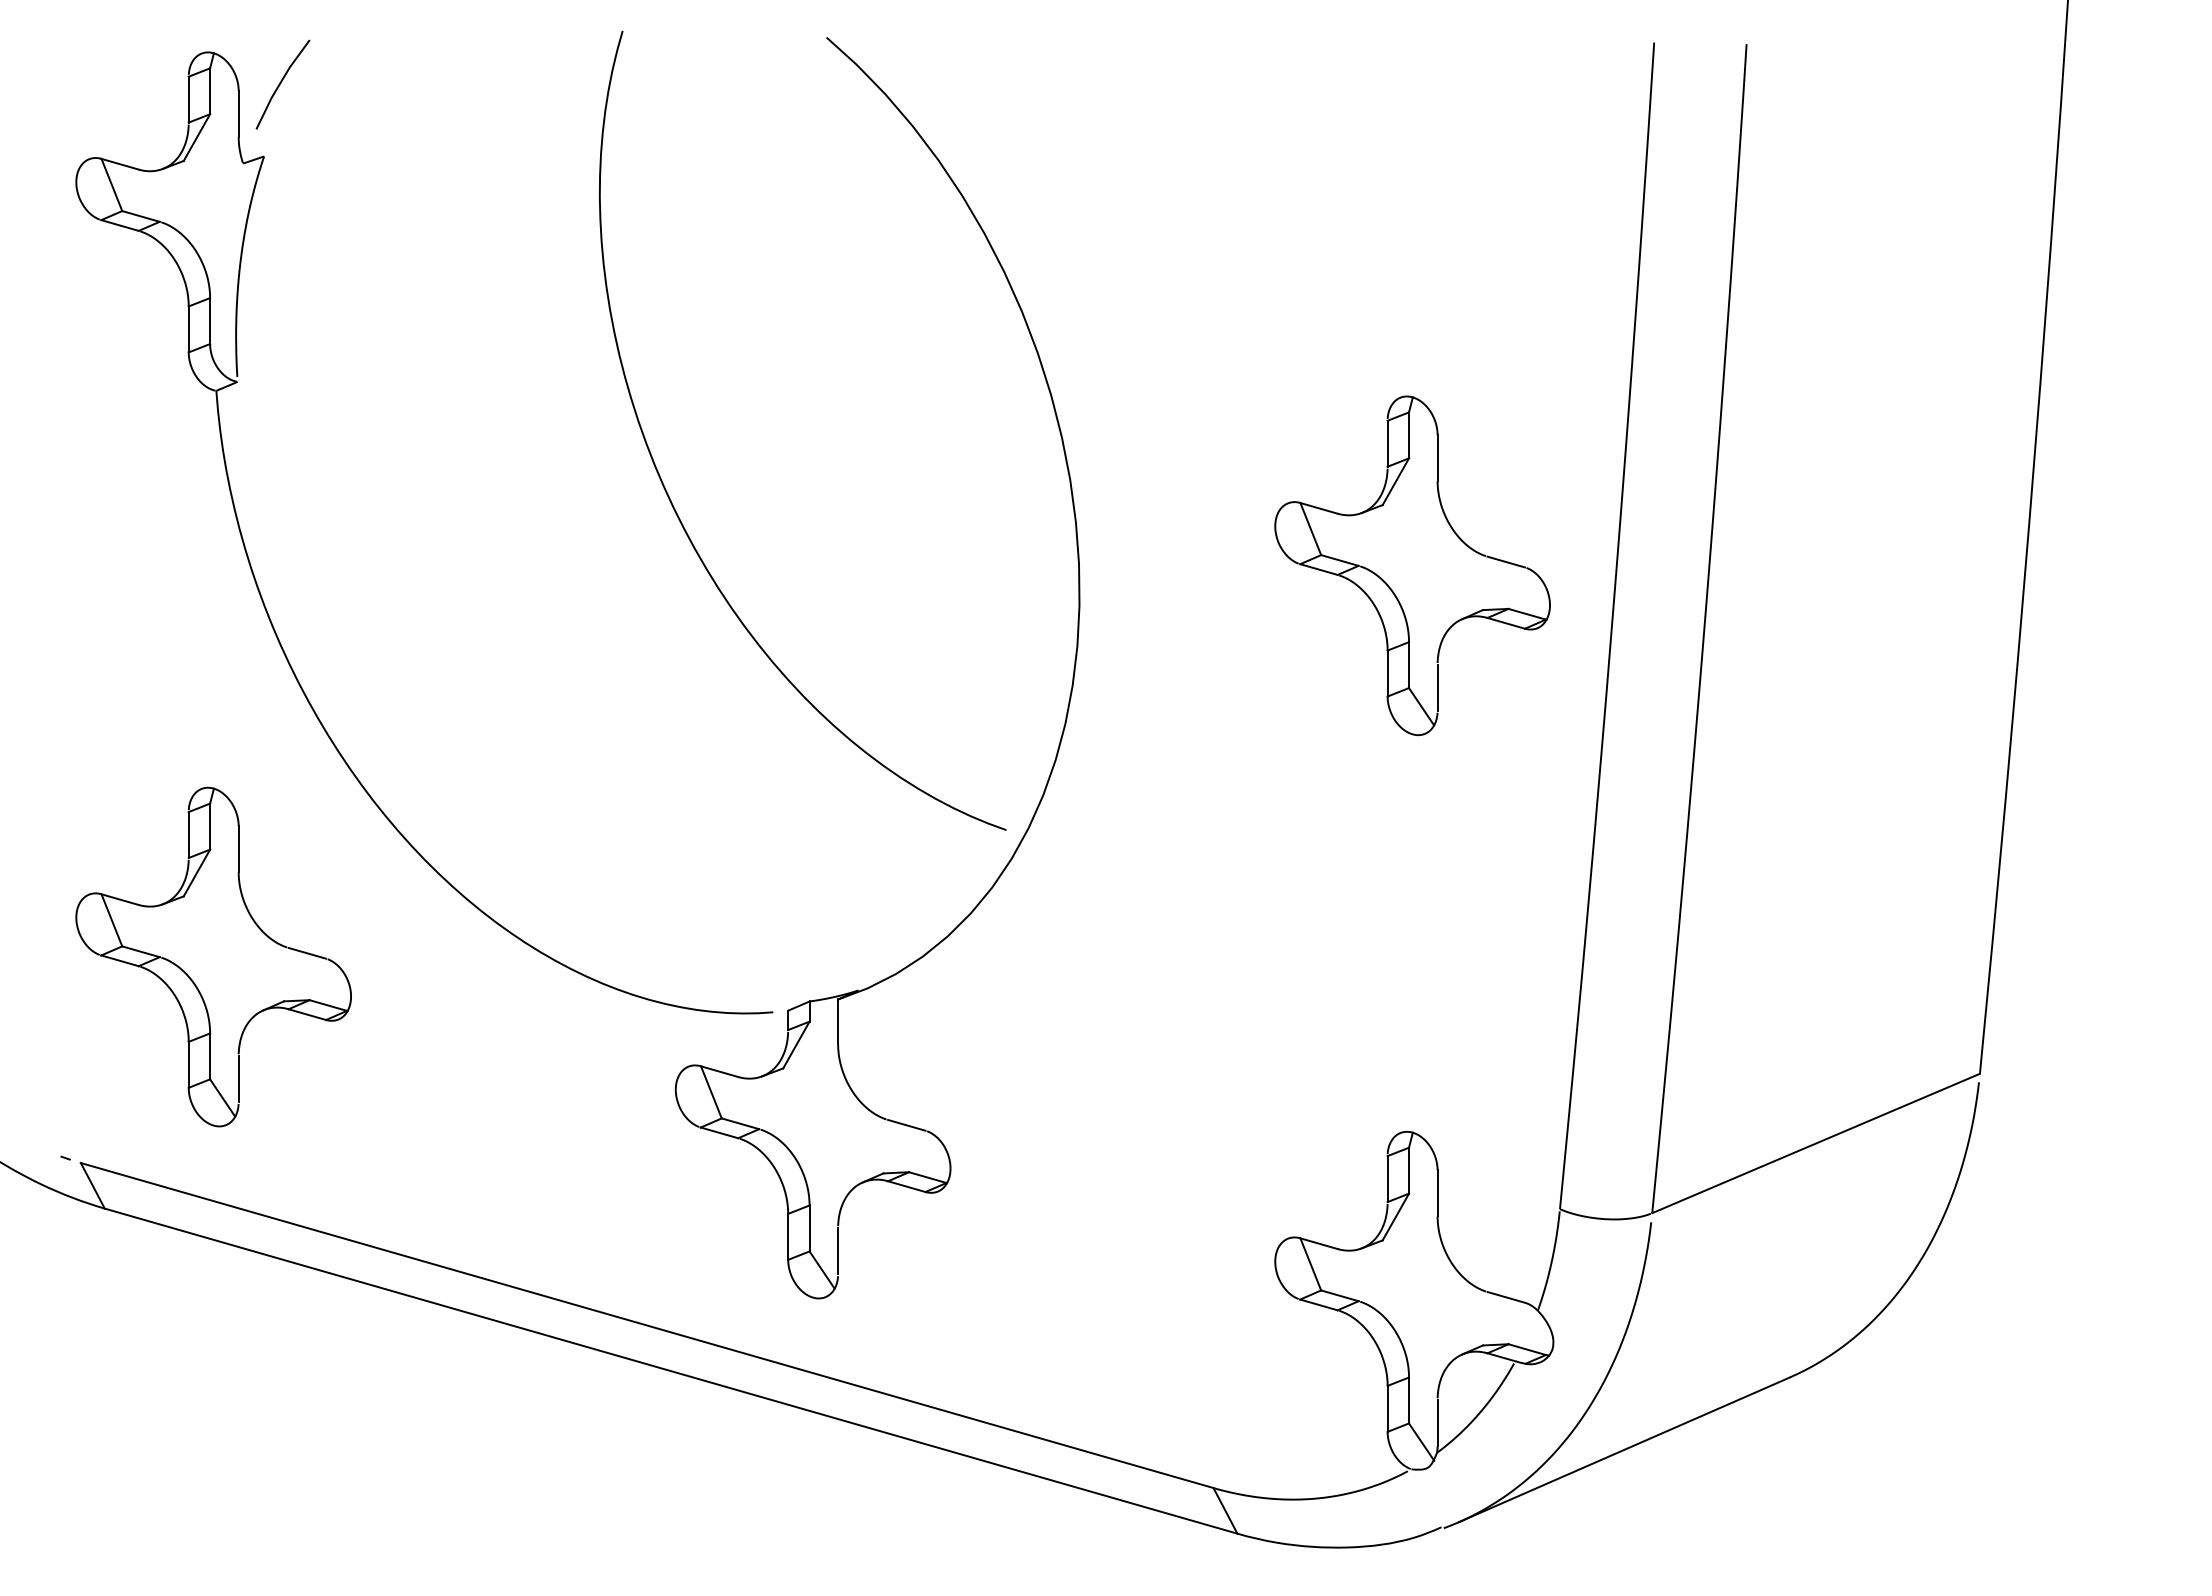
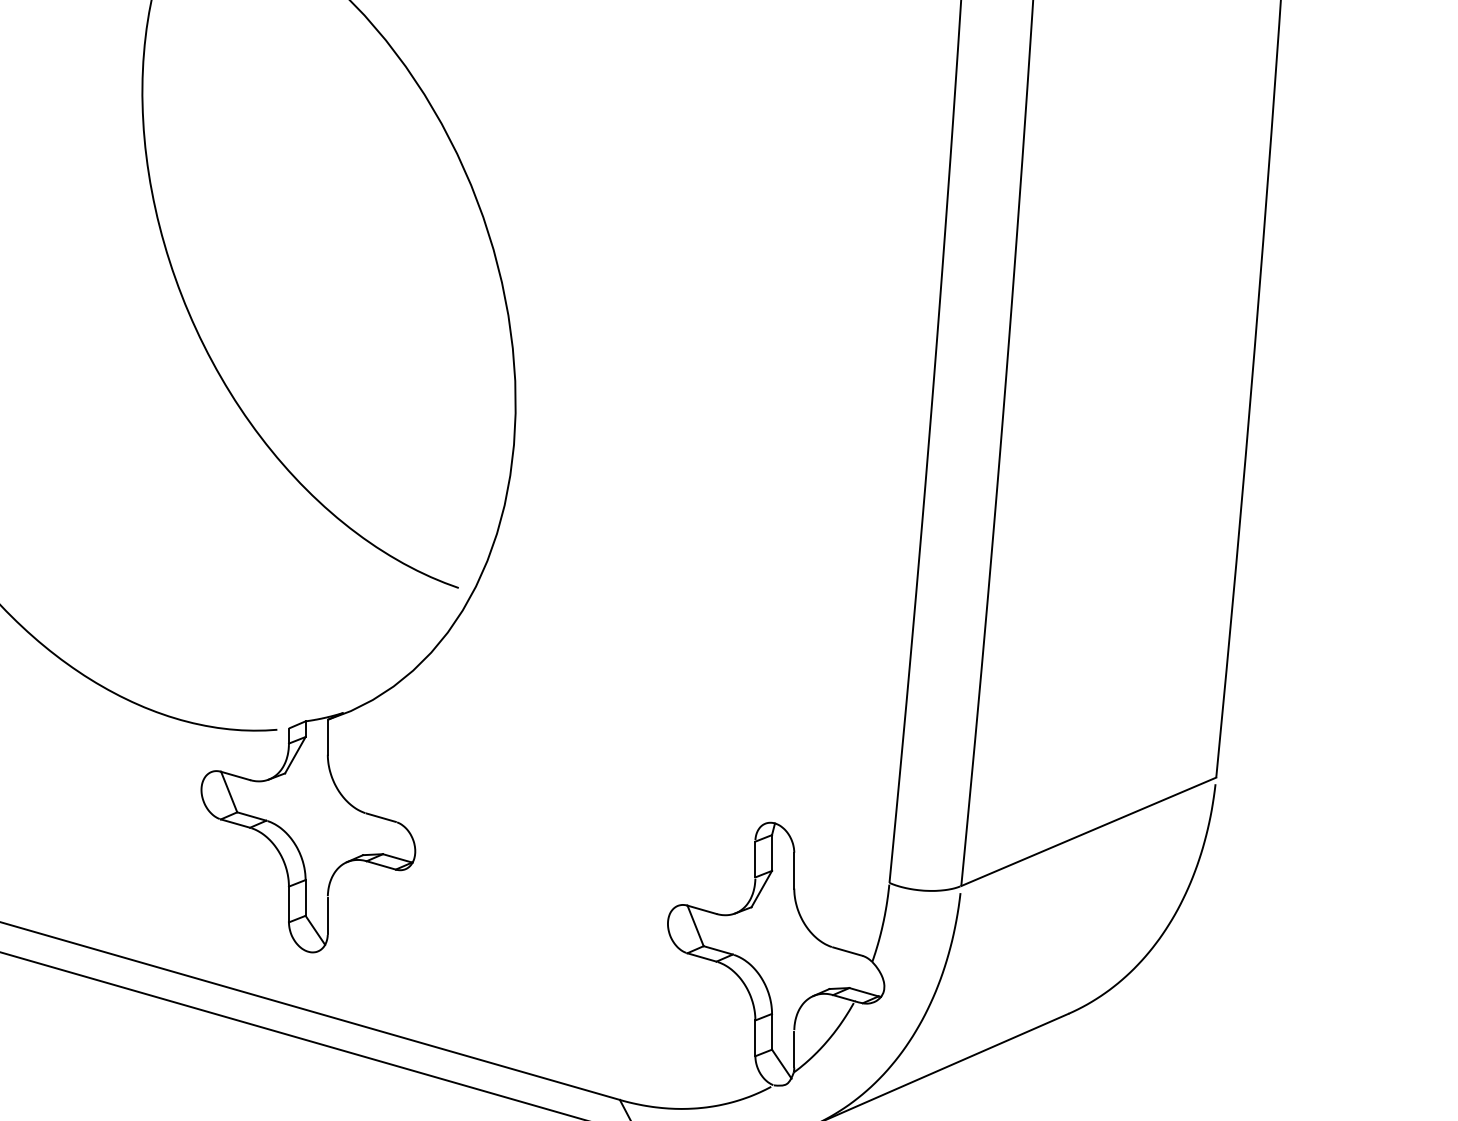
part: (1388, 584) -> (756, 396), removed

